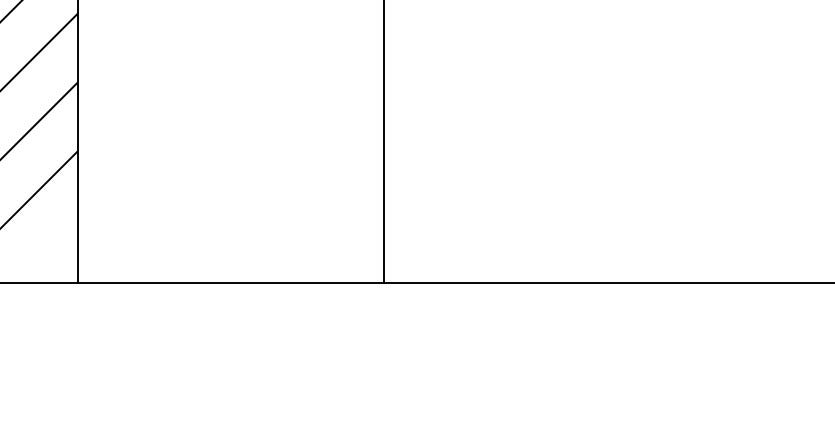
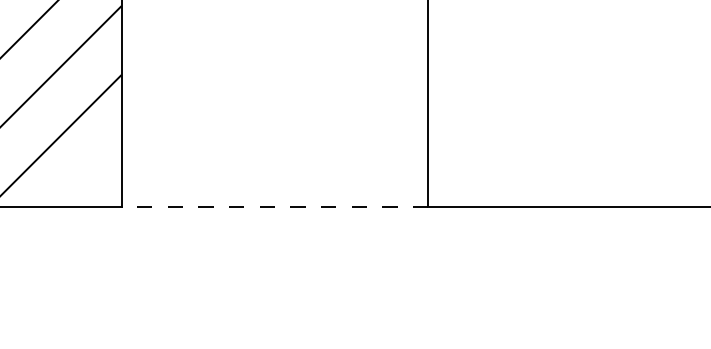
line: (230, 282) -> (274, 206), solid -> dashed

